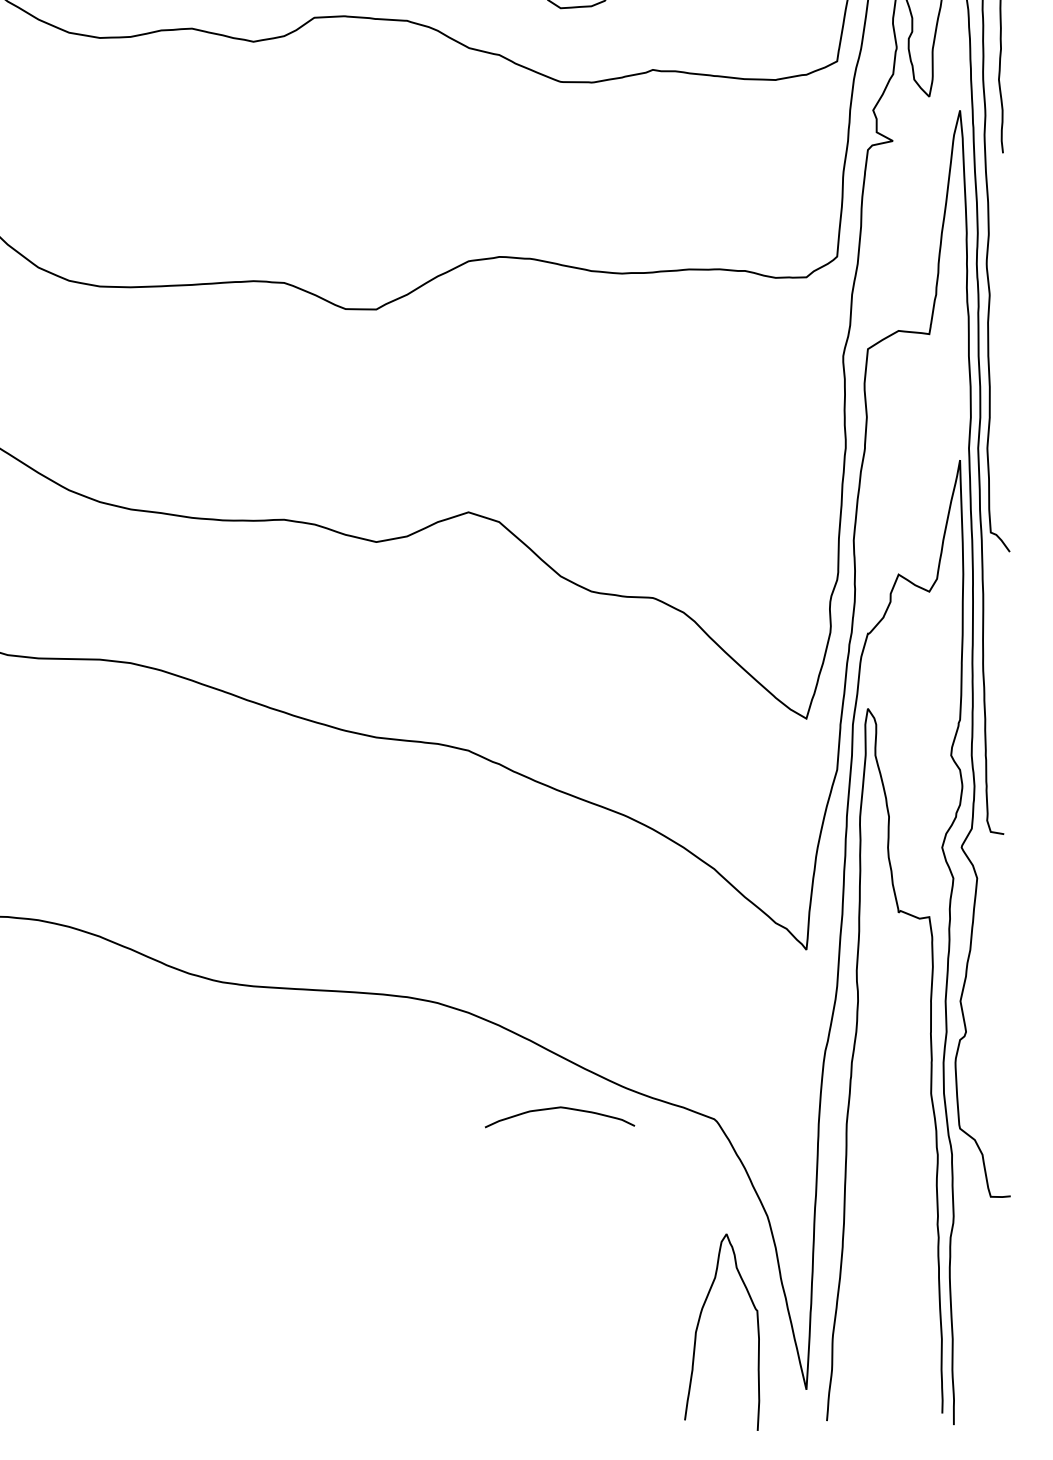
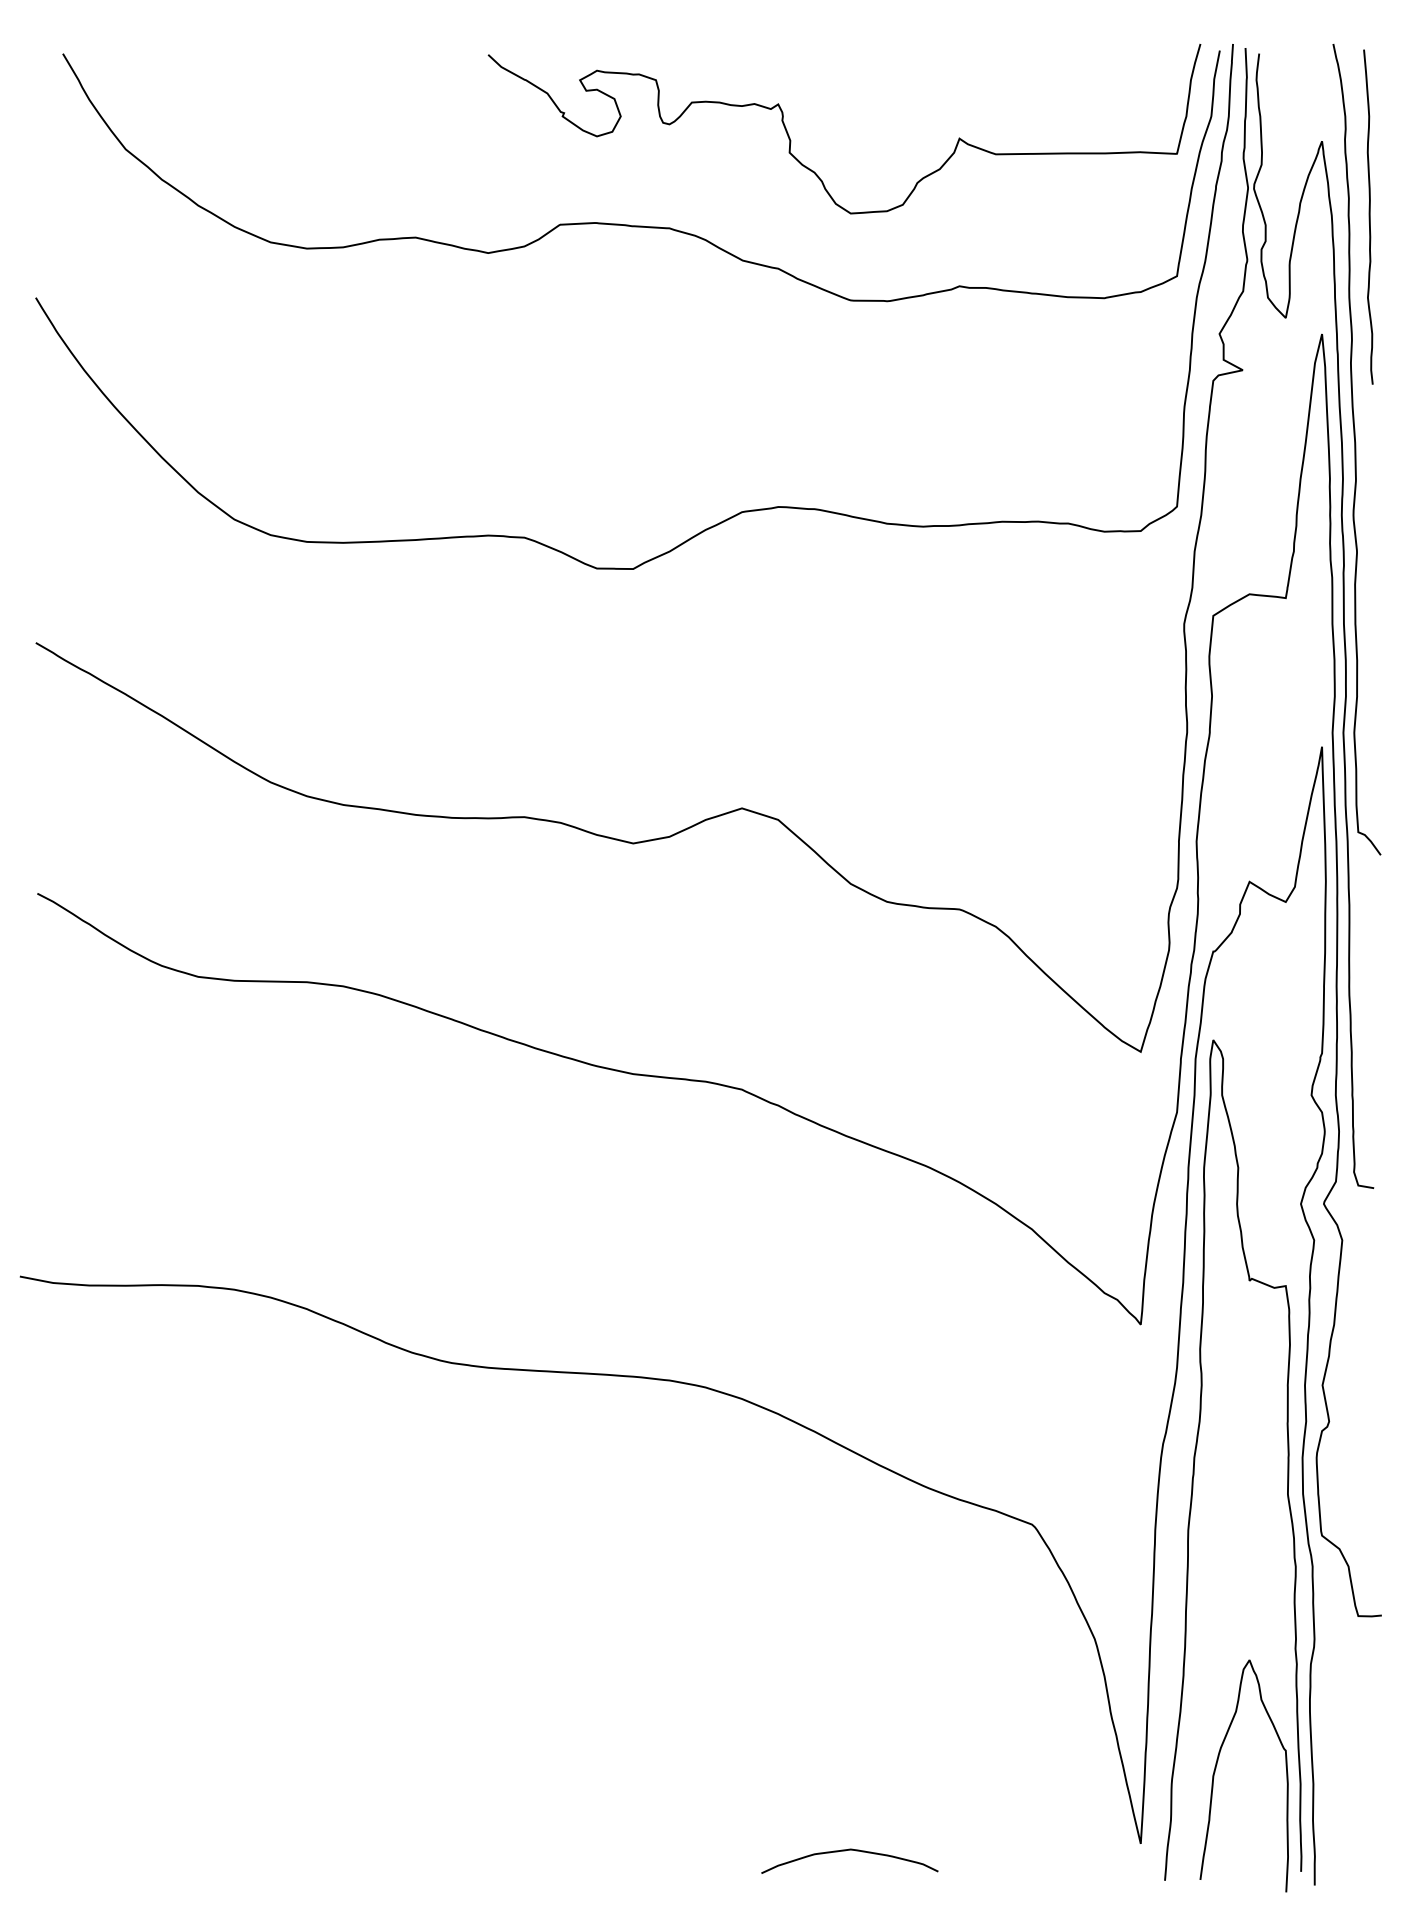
curve: (556, 1108) -> (845, 1851), moved
curve: (698, 1325) -> (1216, 1768), moved

